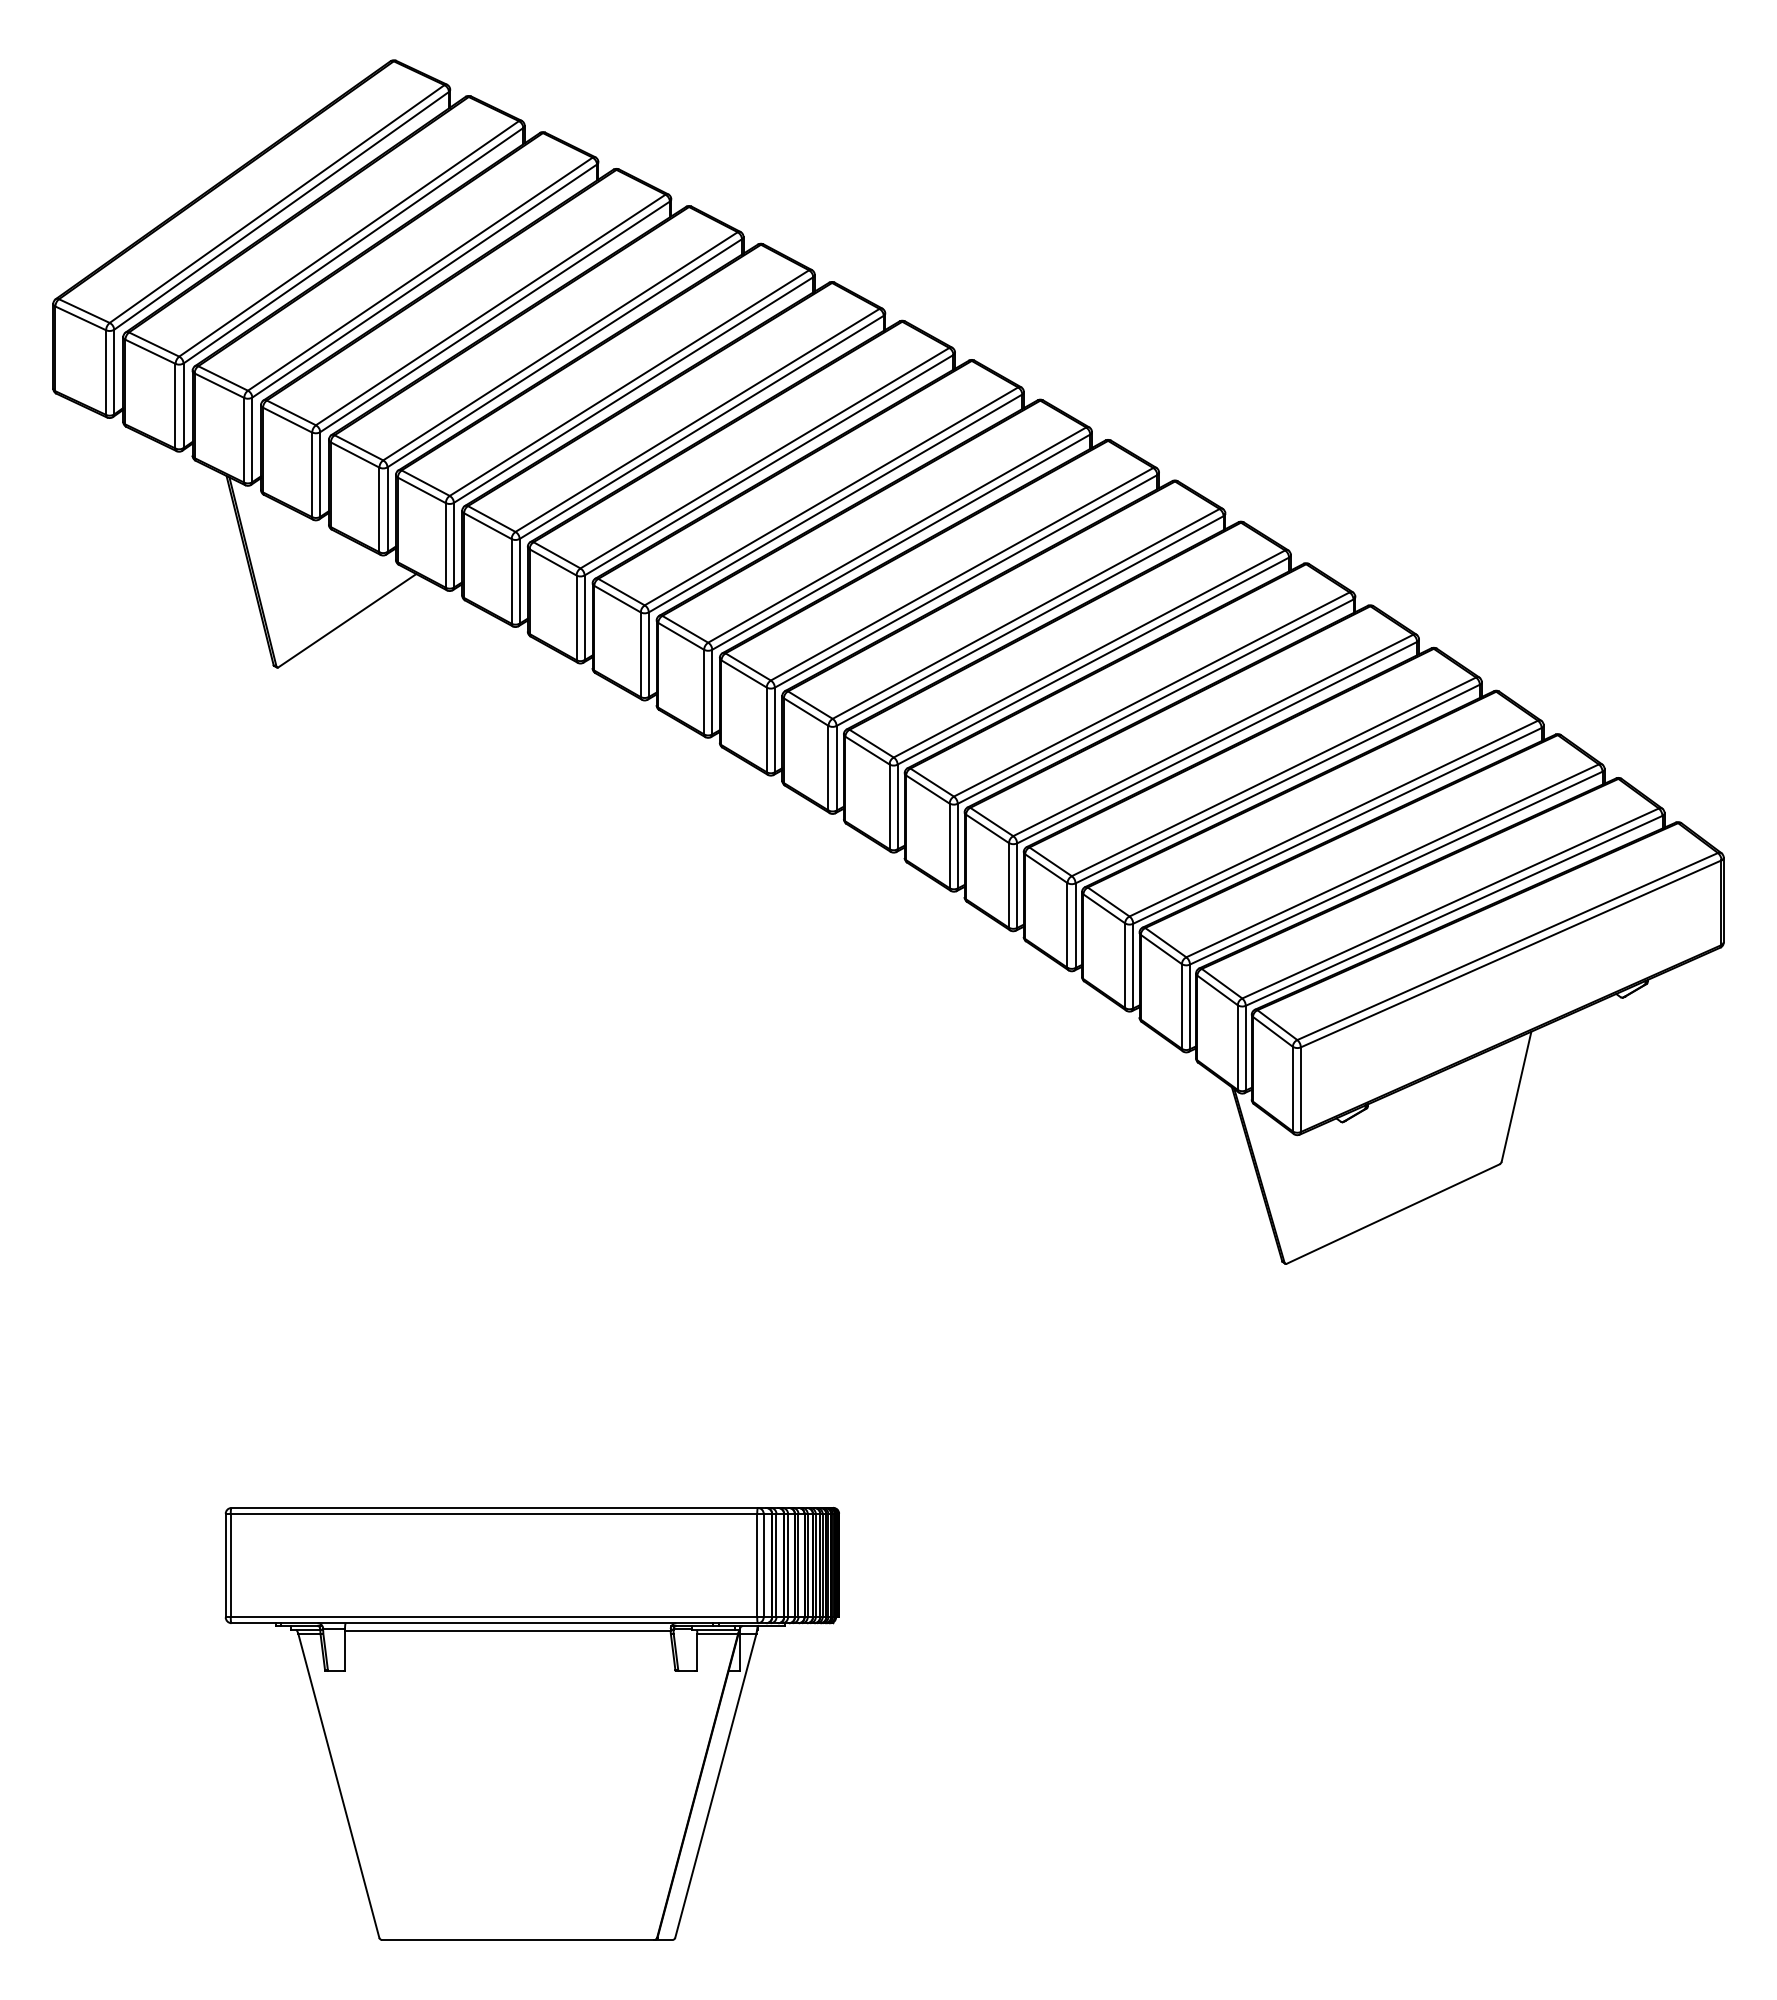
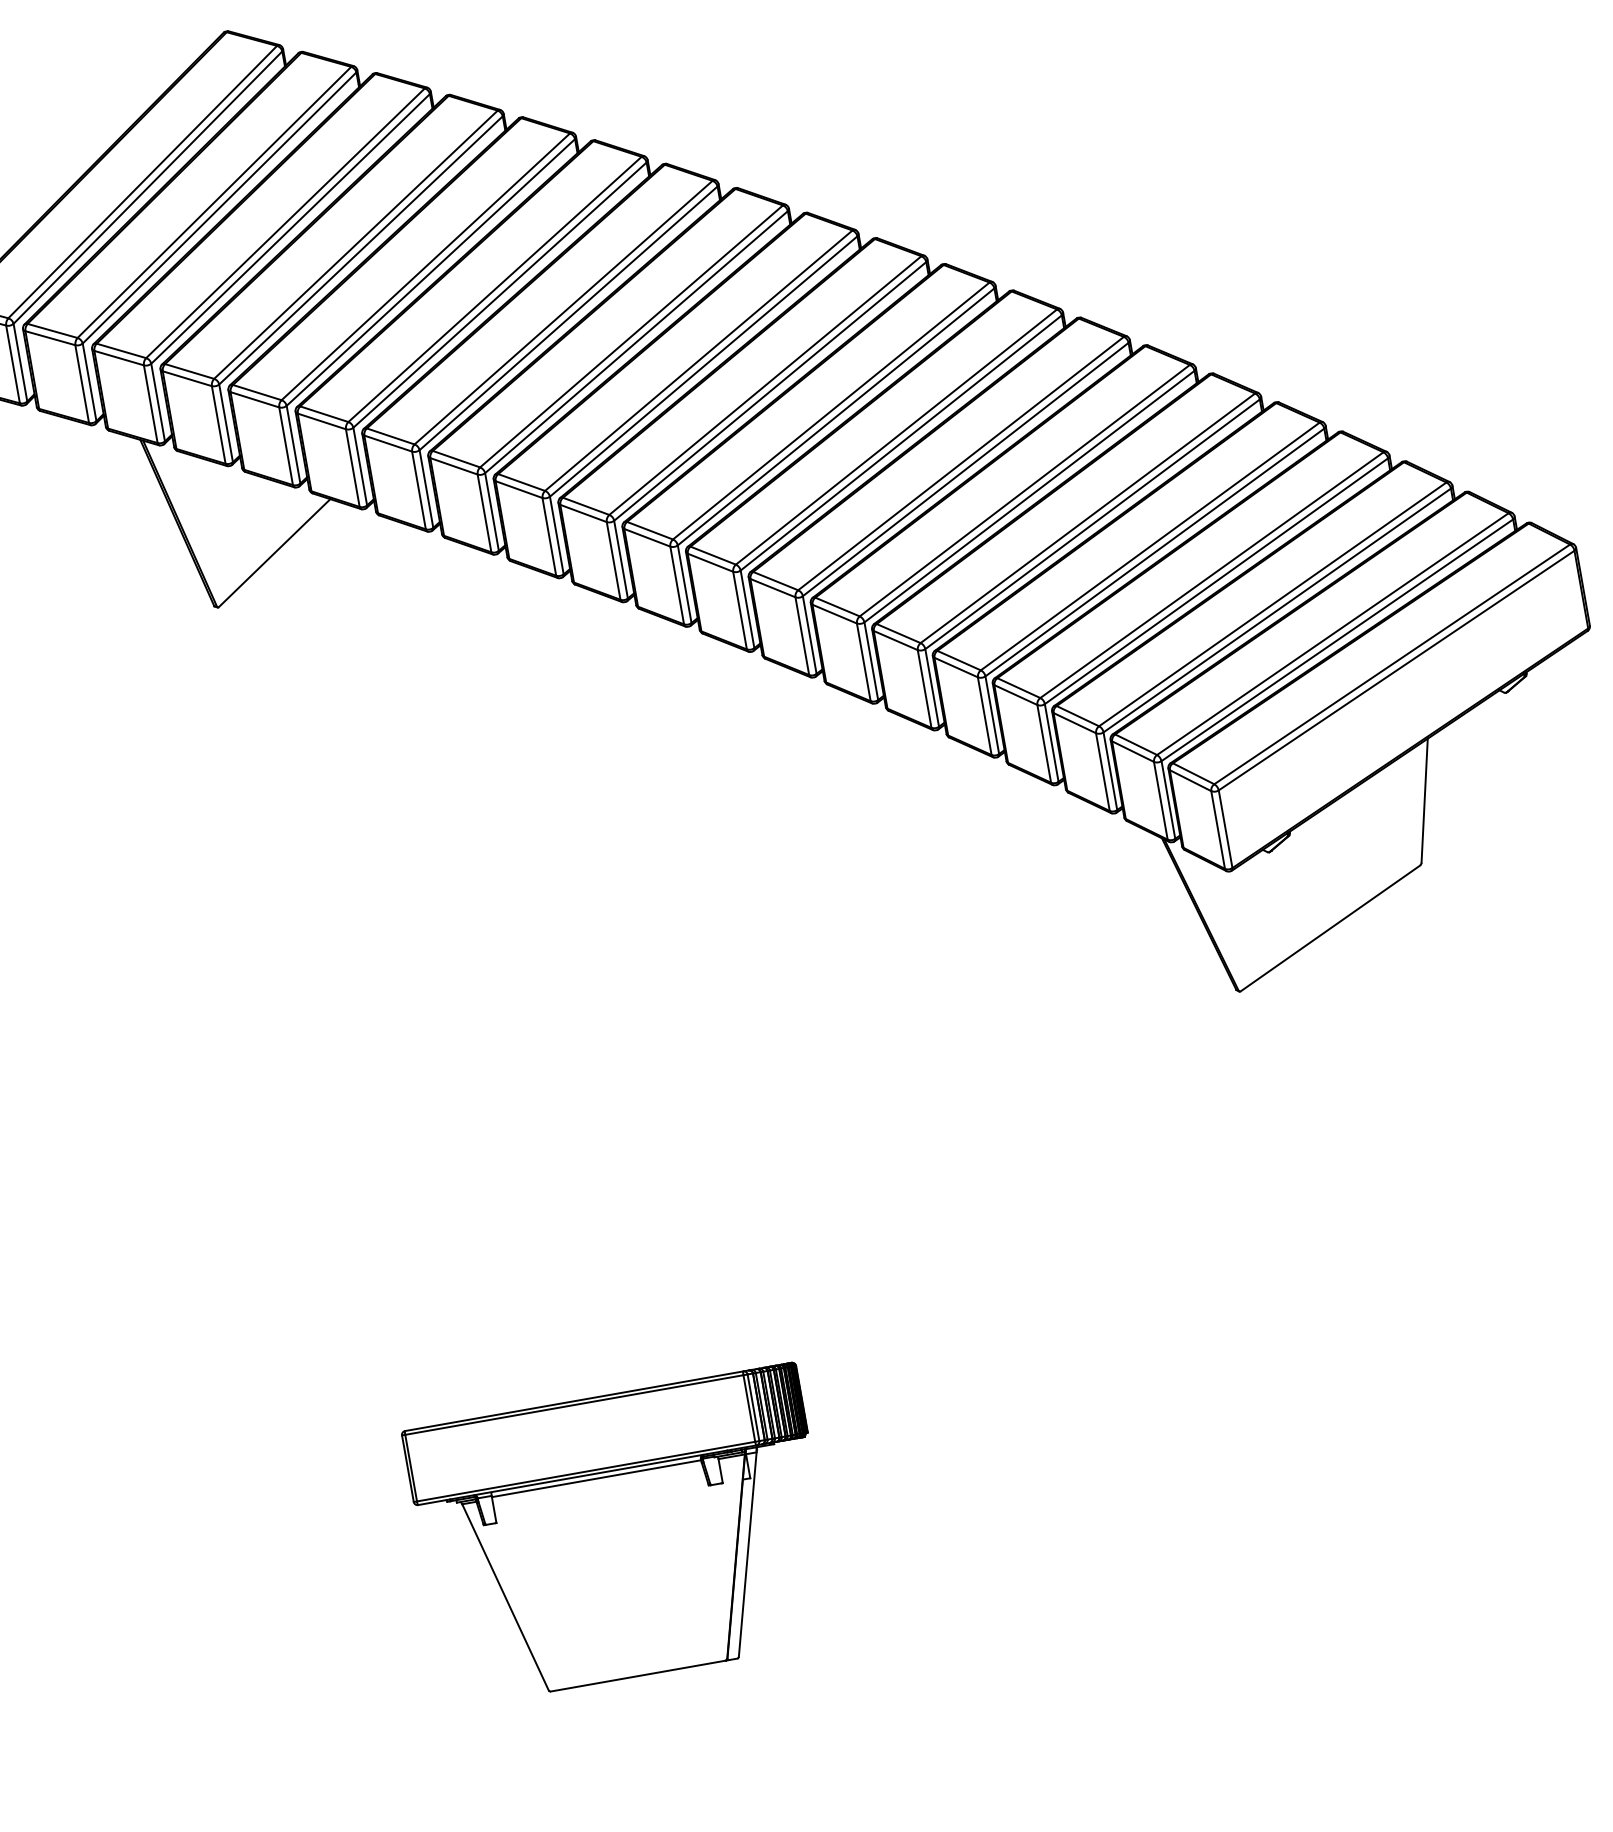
part: (531, 1723) -> (622, 1535), size x0.7

